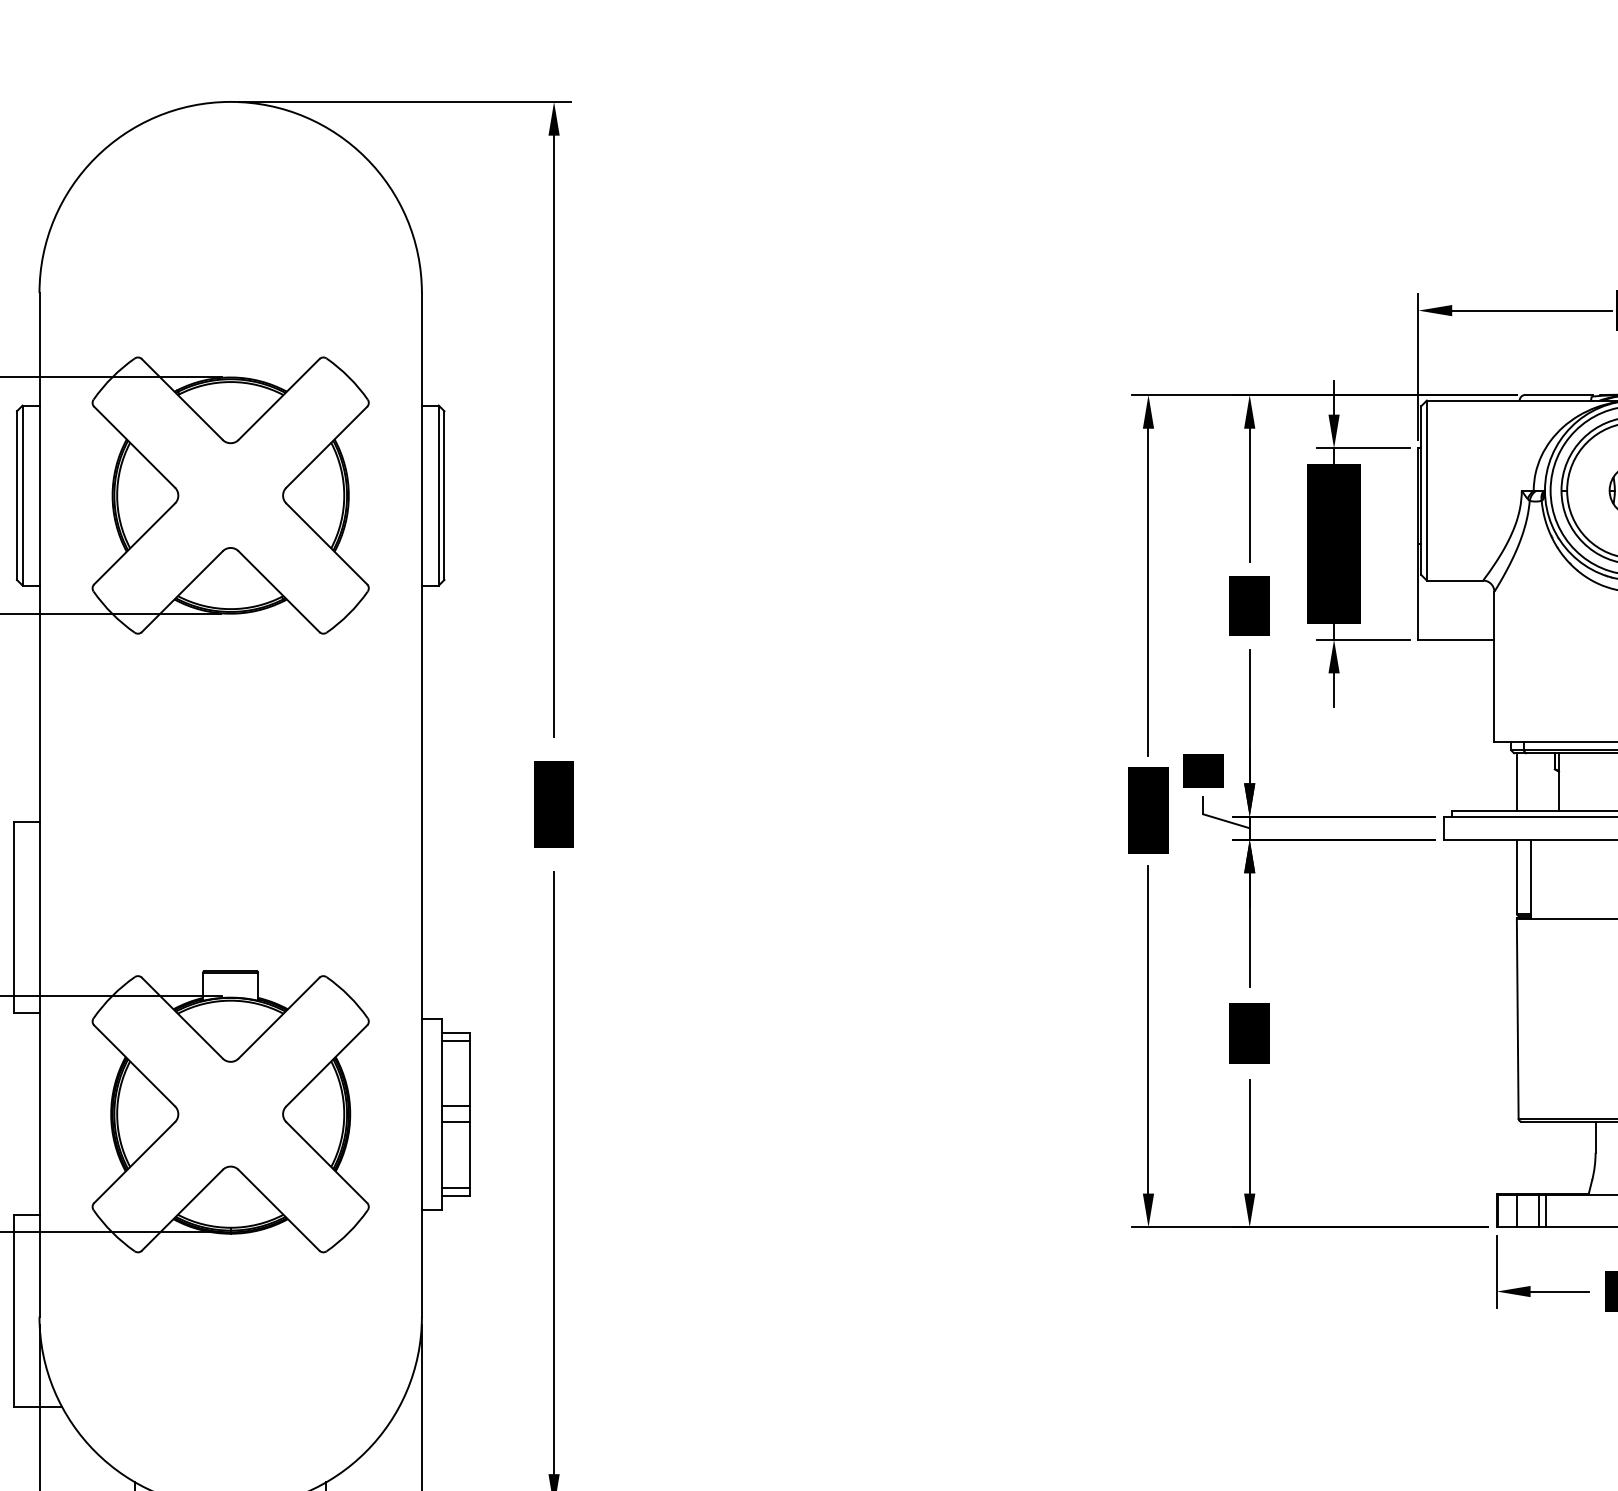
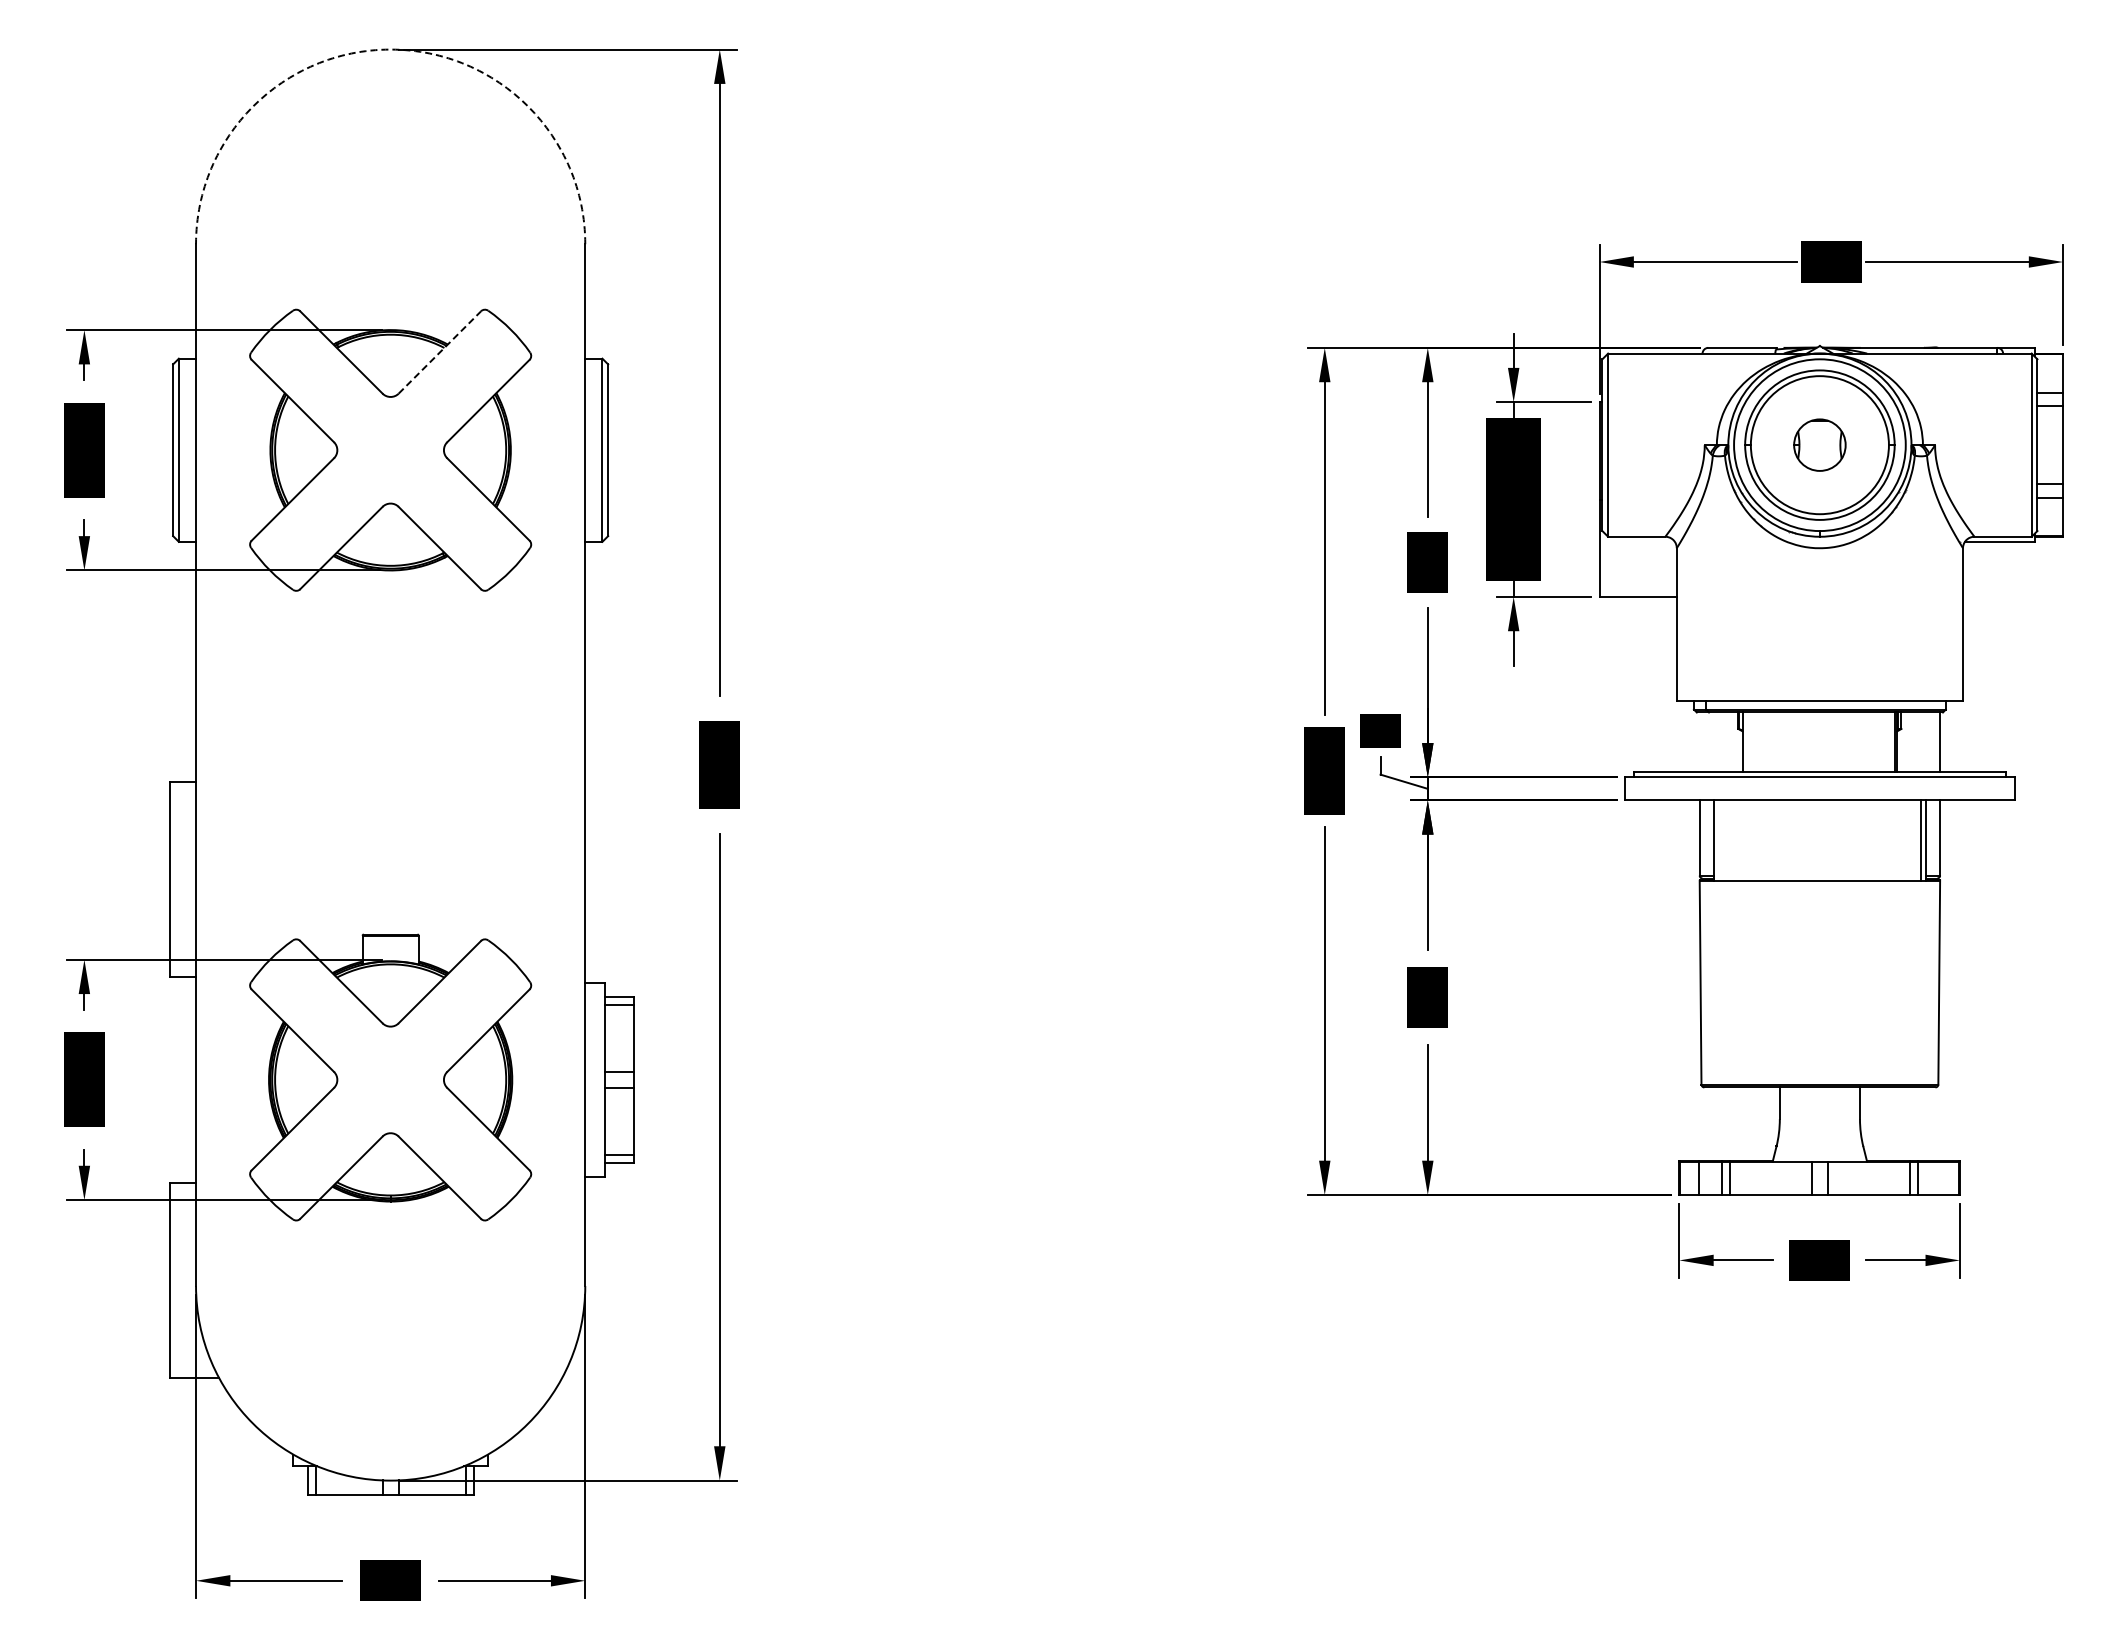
arc: (230, 101) -> (390, 49), solid -> dashed
line: (279, 399) -> (440, 352), solid -> dashed
line: (1516, 781) -> (1699, 741), removed

